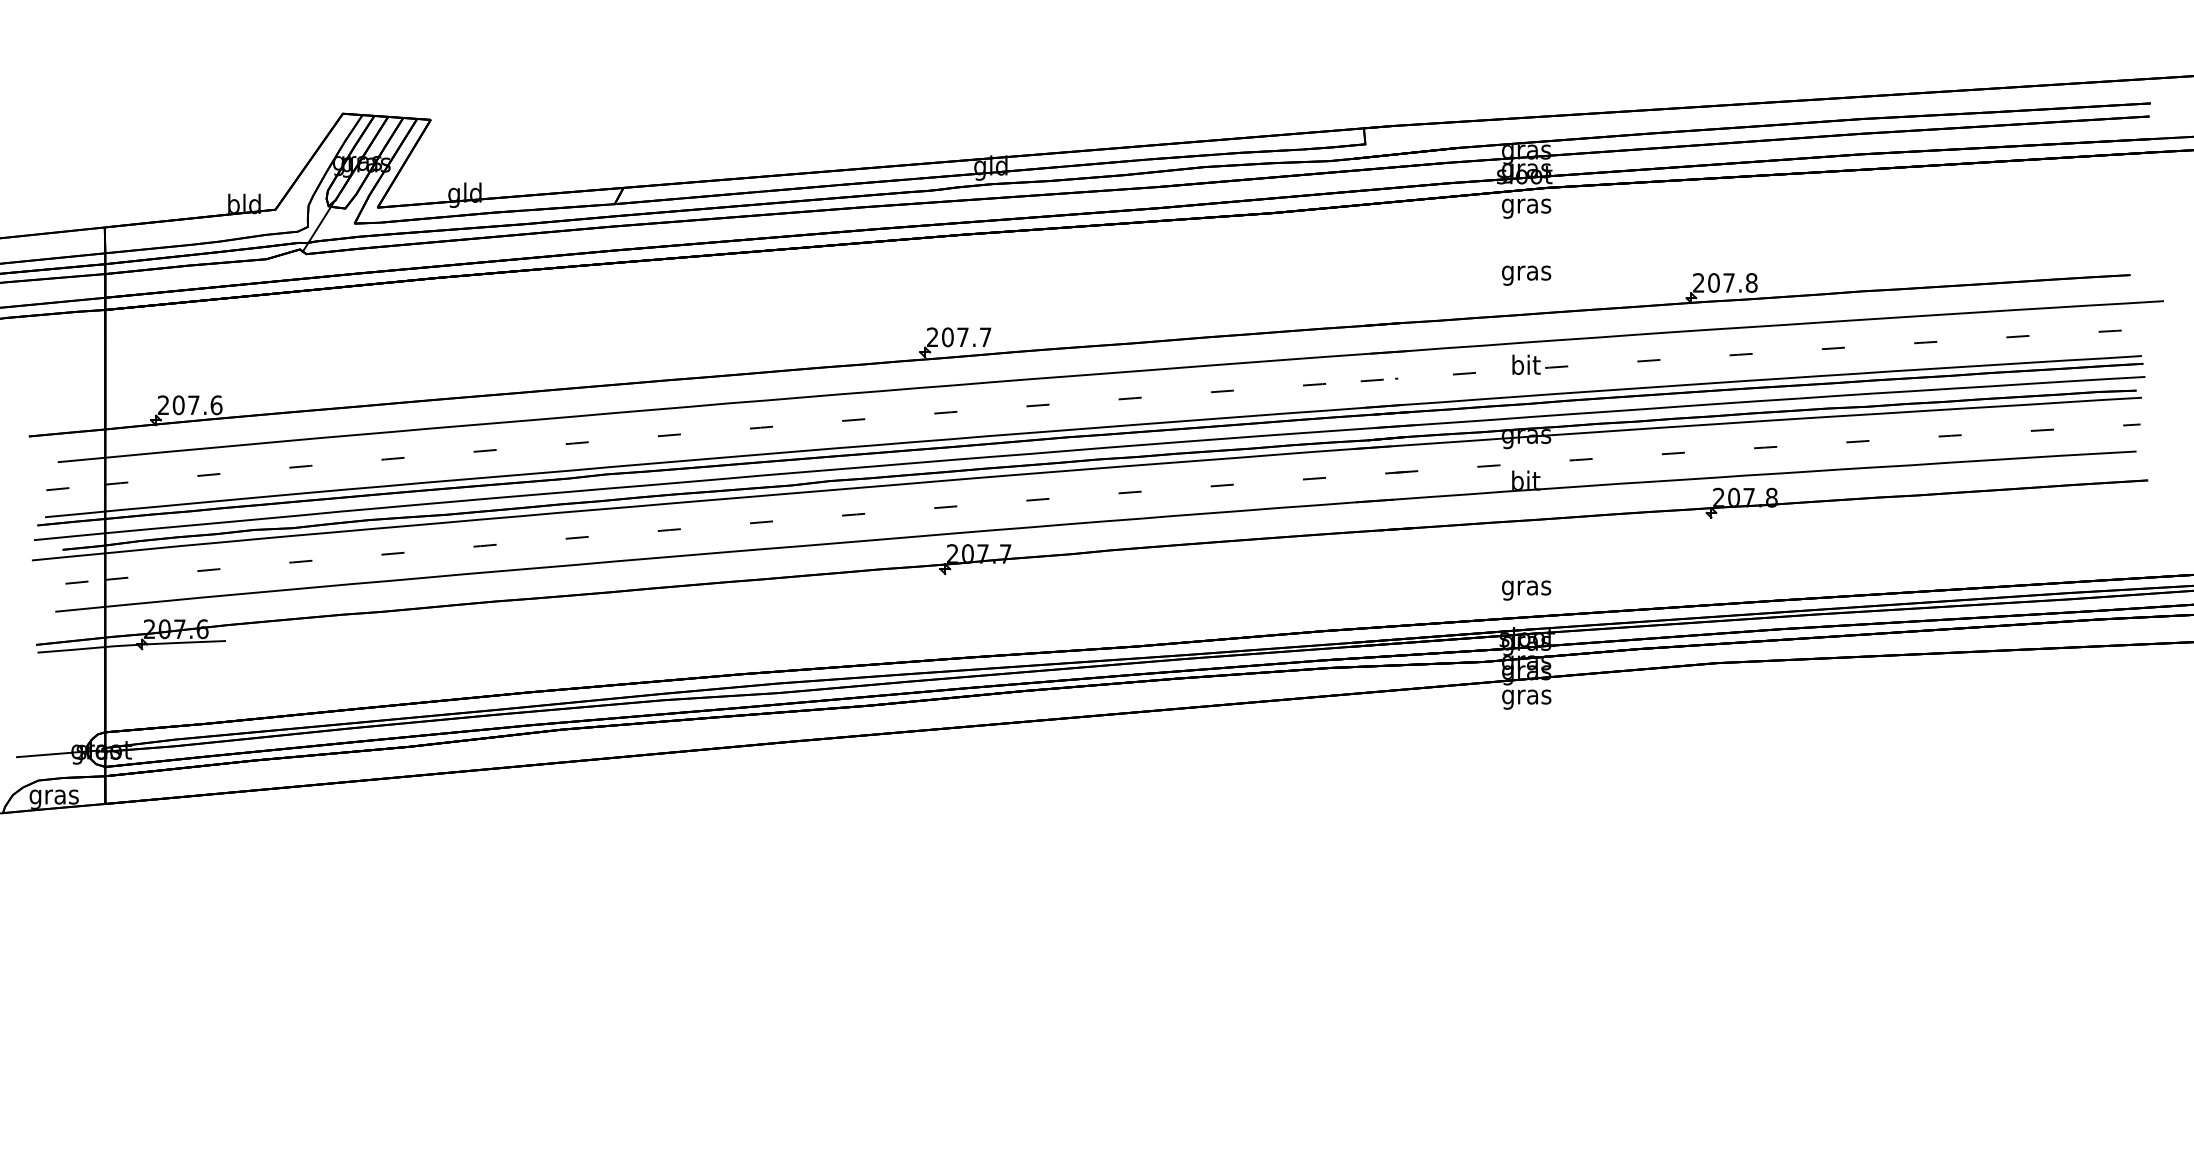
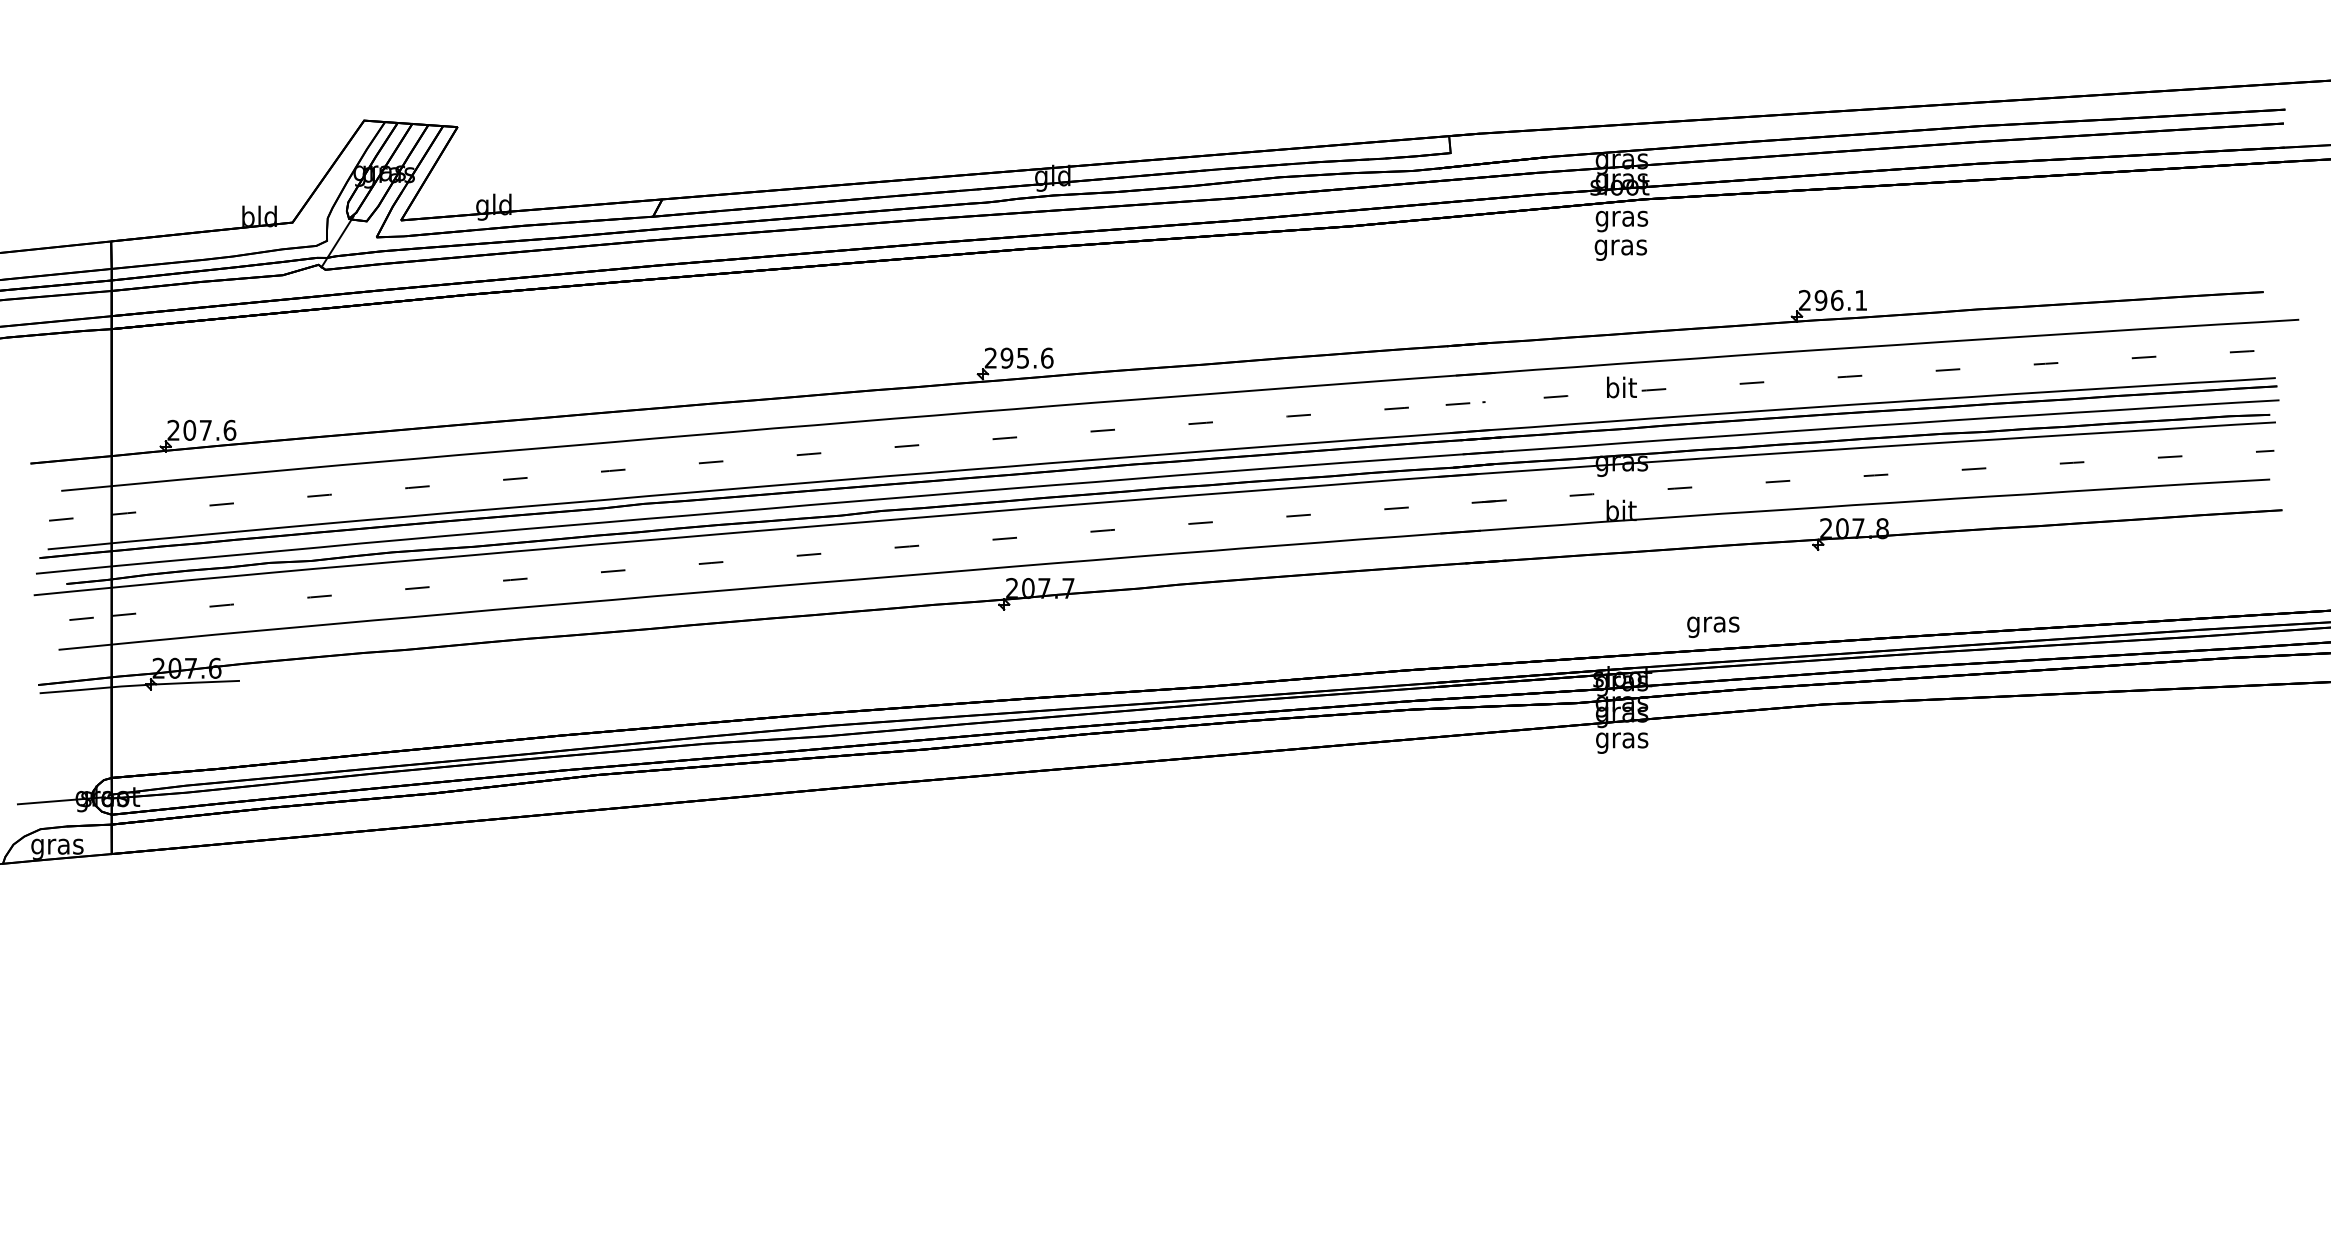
text: (1526, 275) -> (1620, 249), moved
text: (1732, 282) -> (1840, 299), 207.8 -> 296.1
text: (966, 337) -> (1026, 358), 207.7 -> 295.6
text: (1526, 590) -> (1713, 627), moved

